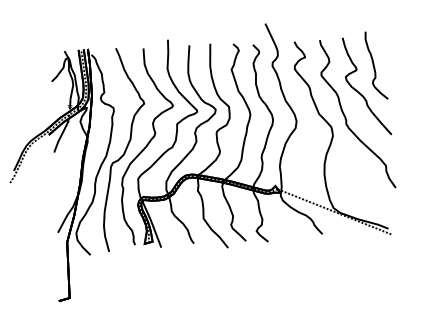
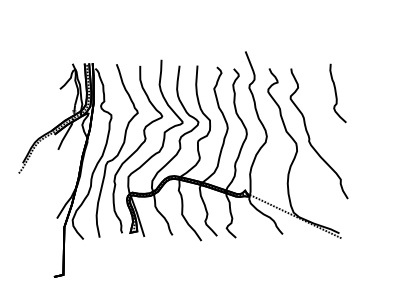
curve: (359, 92) -> (322, 115), removed

